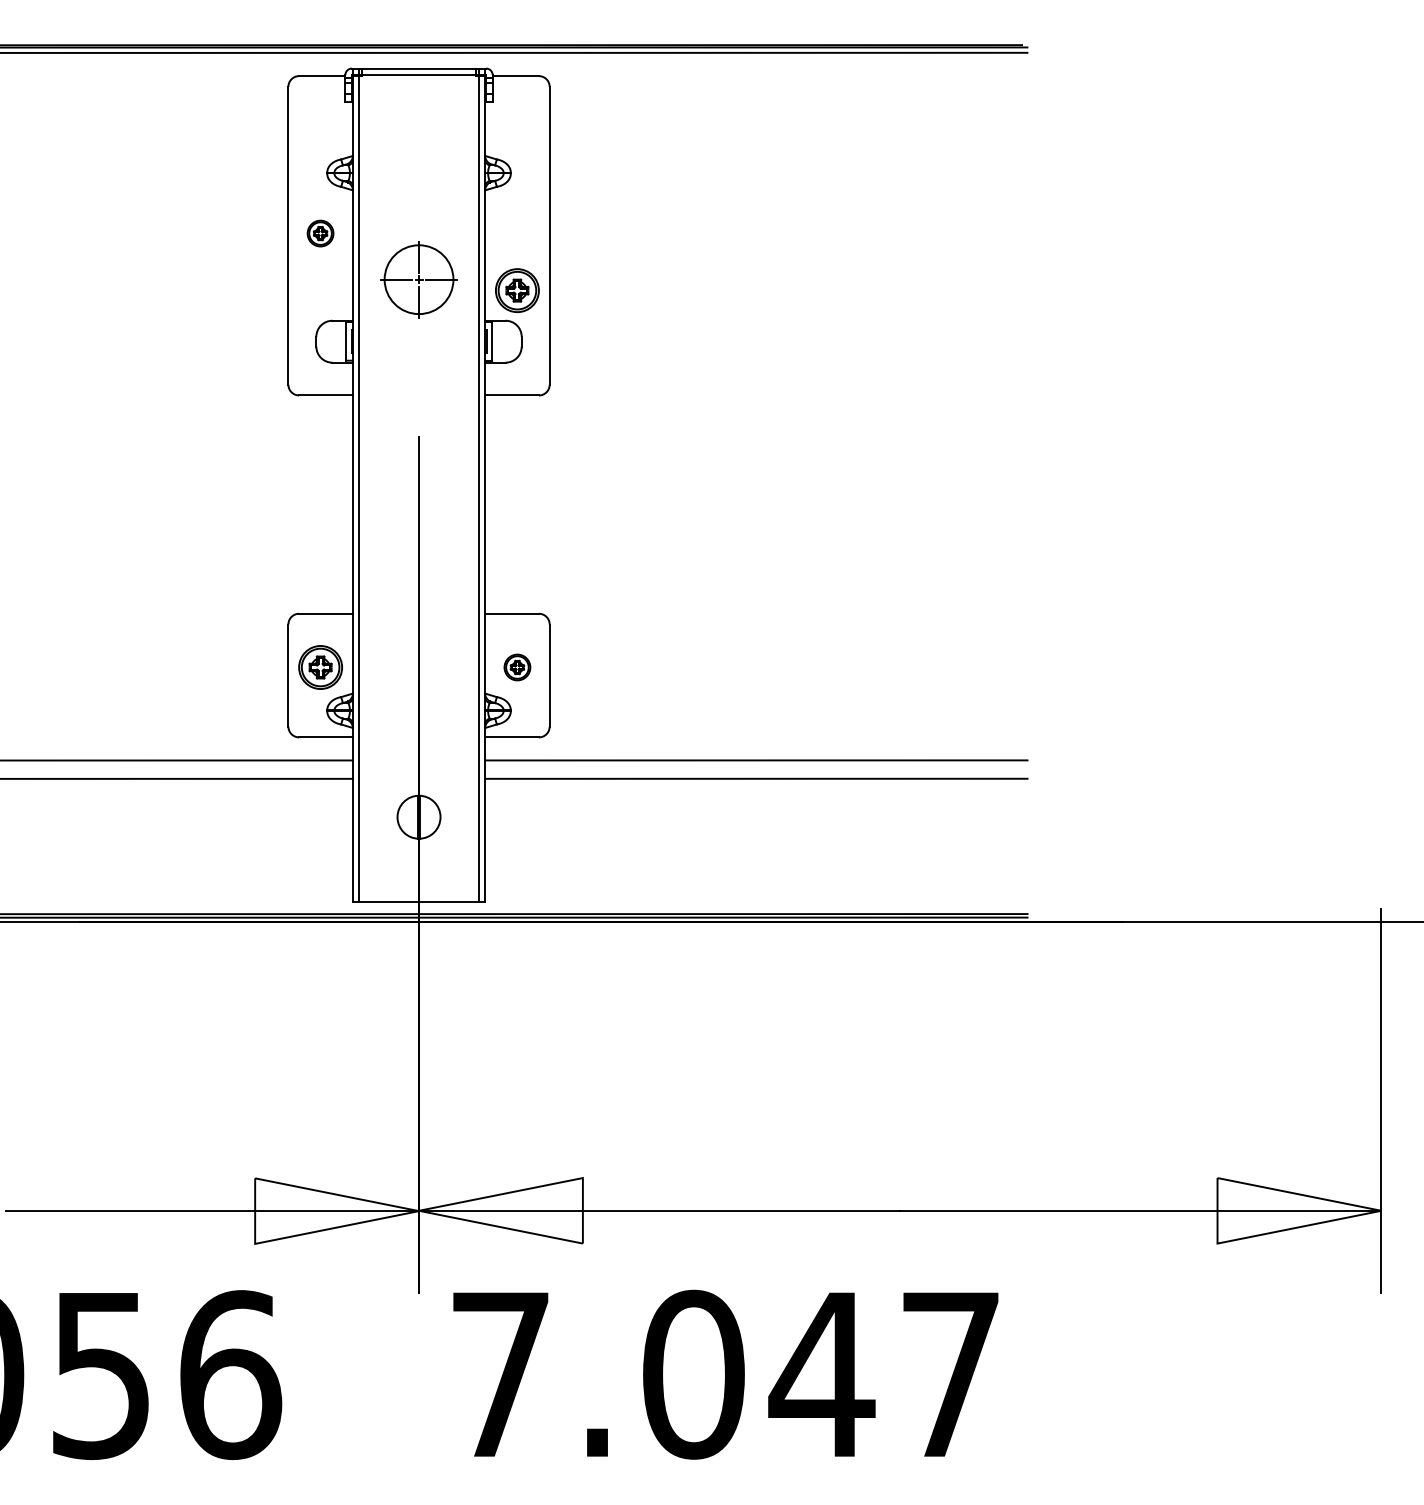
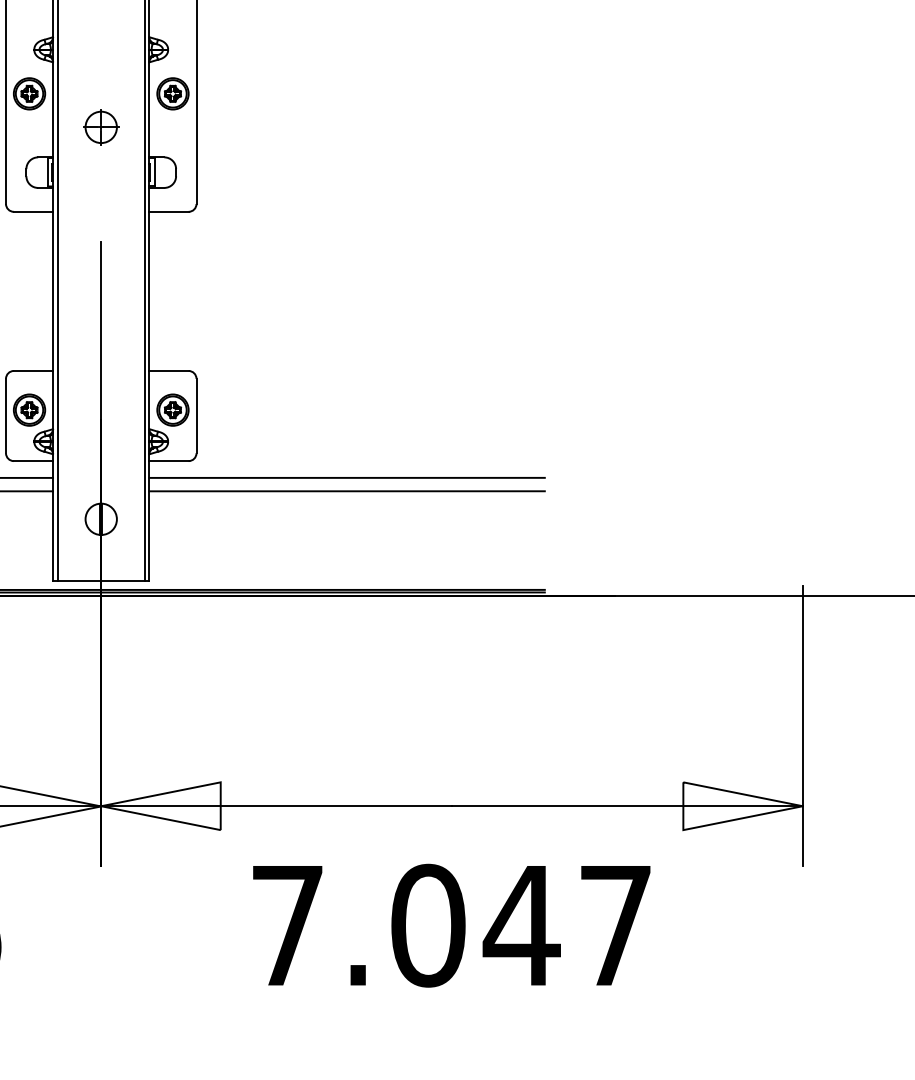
part: (320, 233) -> (29, 93), size x1.67
part: (418, 279) -> (100, 127), size x0.62
part: (517, 290) -> (173, 93), moved
part: (517, 667) -> (173, 410), size x1.67
text: (725, 1374) -> (451, 925), moved

